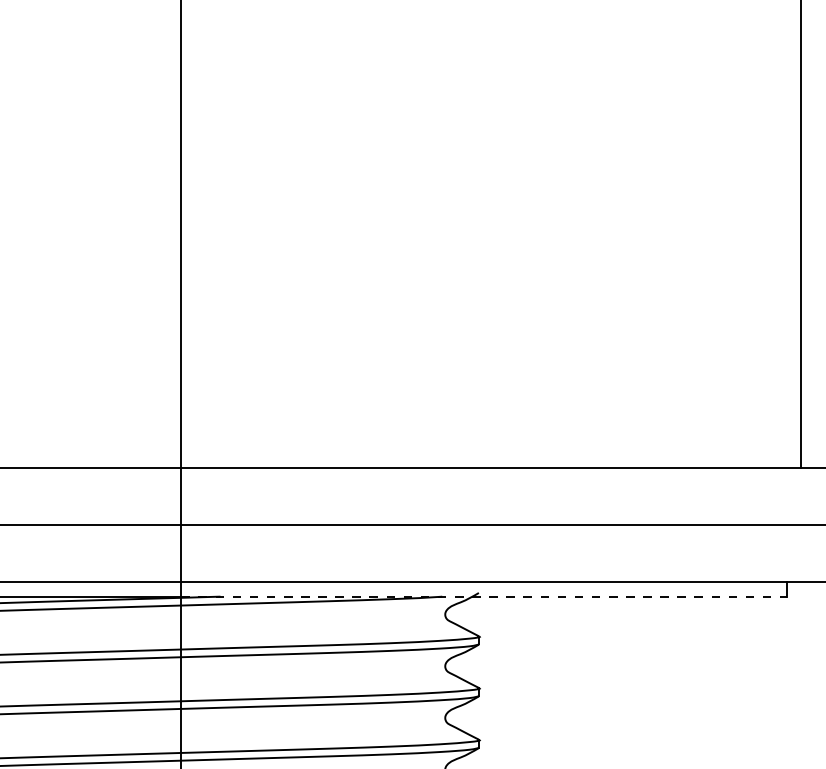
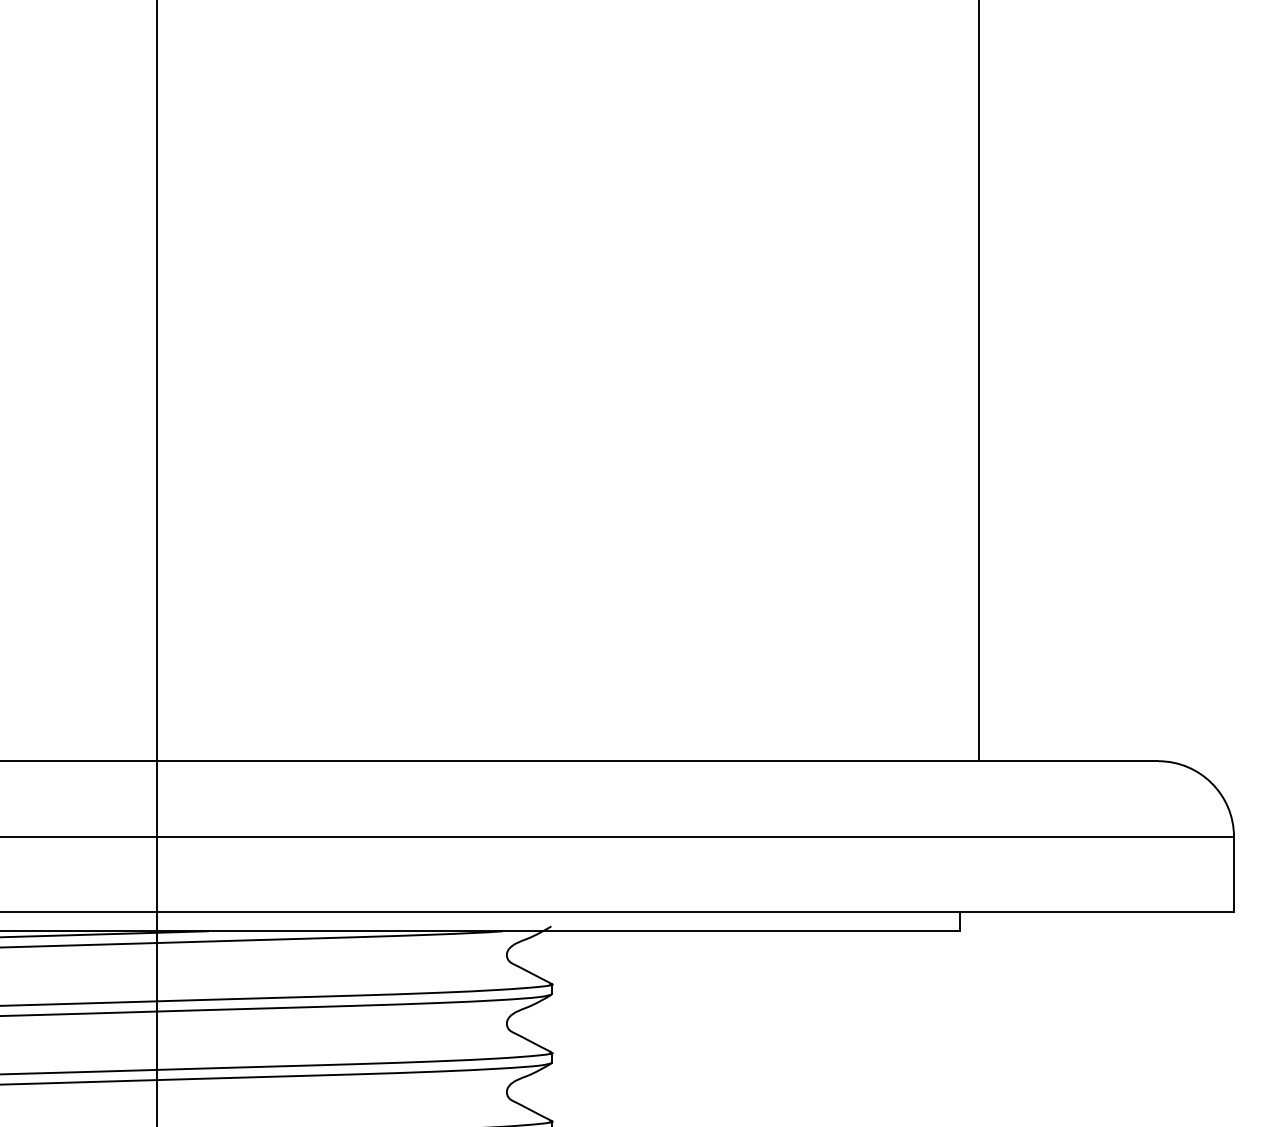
line: (484, 596) -> (559, 931), dashed -> solid

